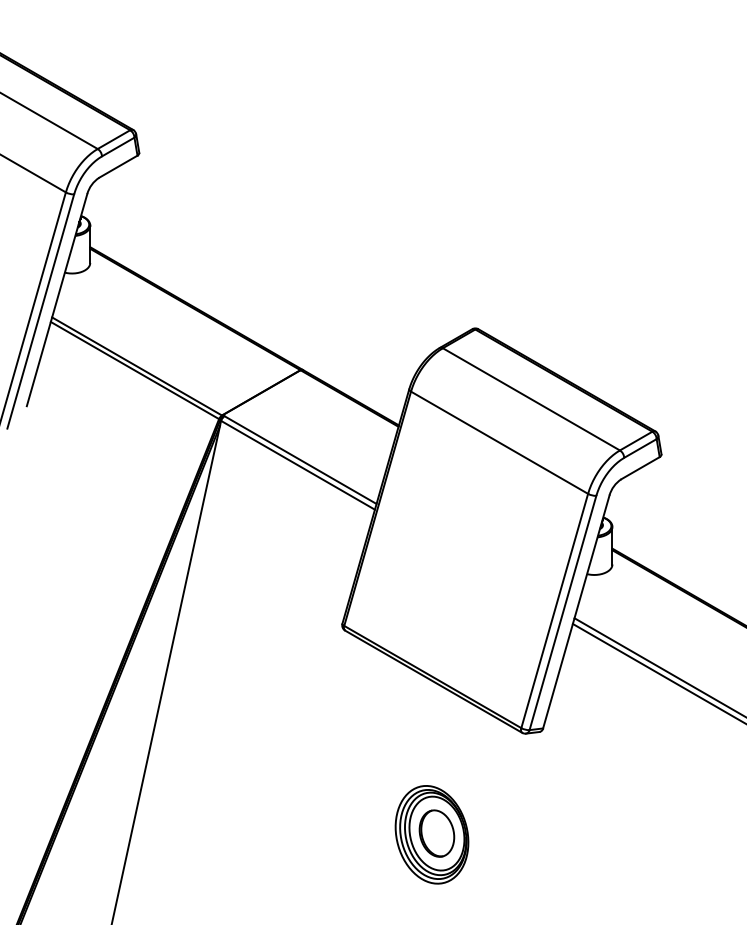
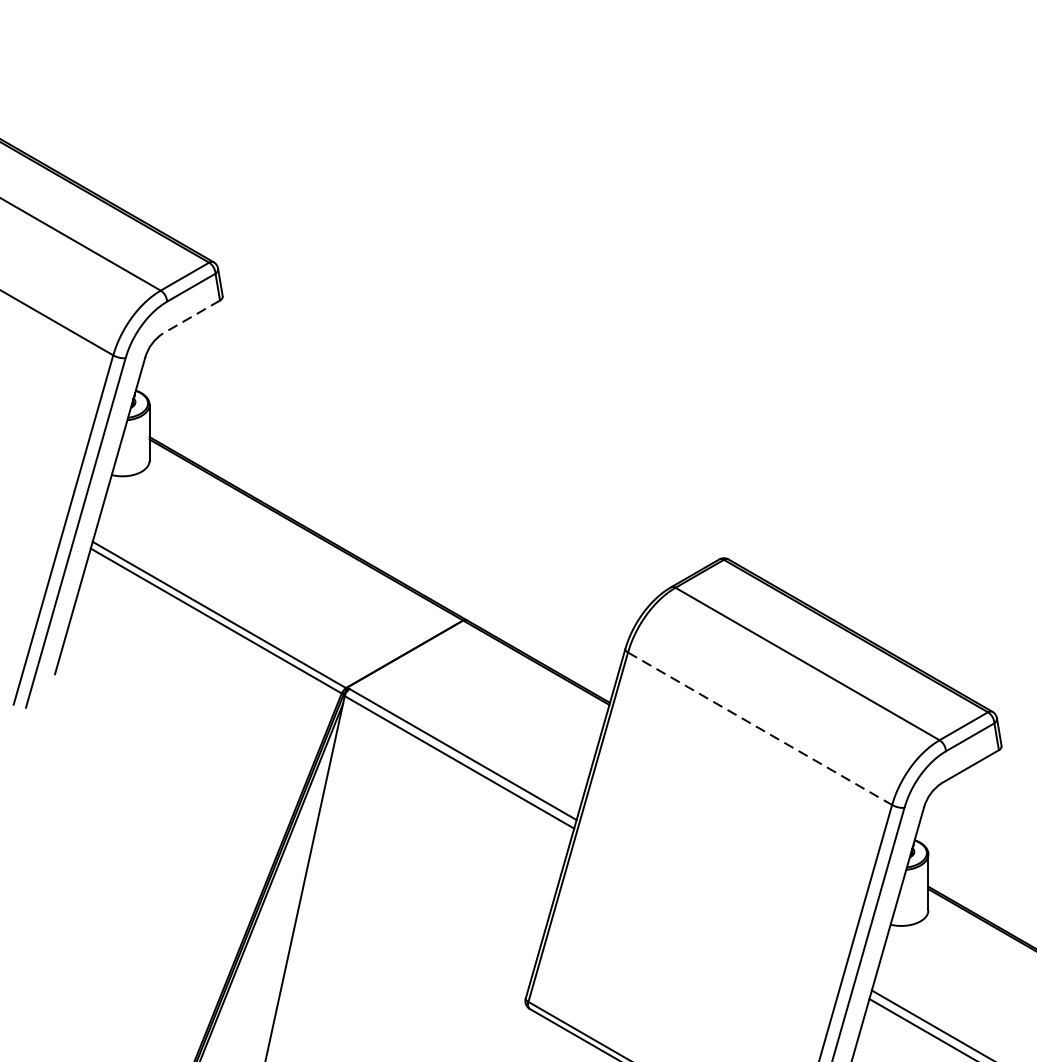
line: (117, 166) -> (190, 316), solid -> dashed
line: (500, 443) -> (761, 729), solid -> dashed

